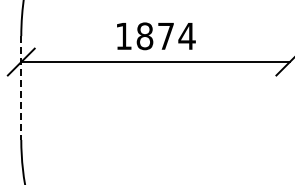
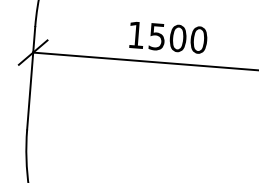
text: (165, 36) -> (177, 38), 1874 -> 1500
line: (21, 88) -> (31, 78), dashed -> solid

